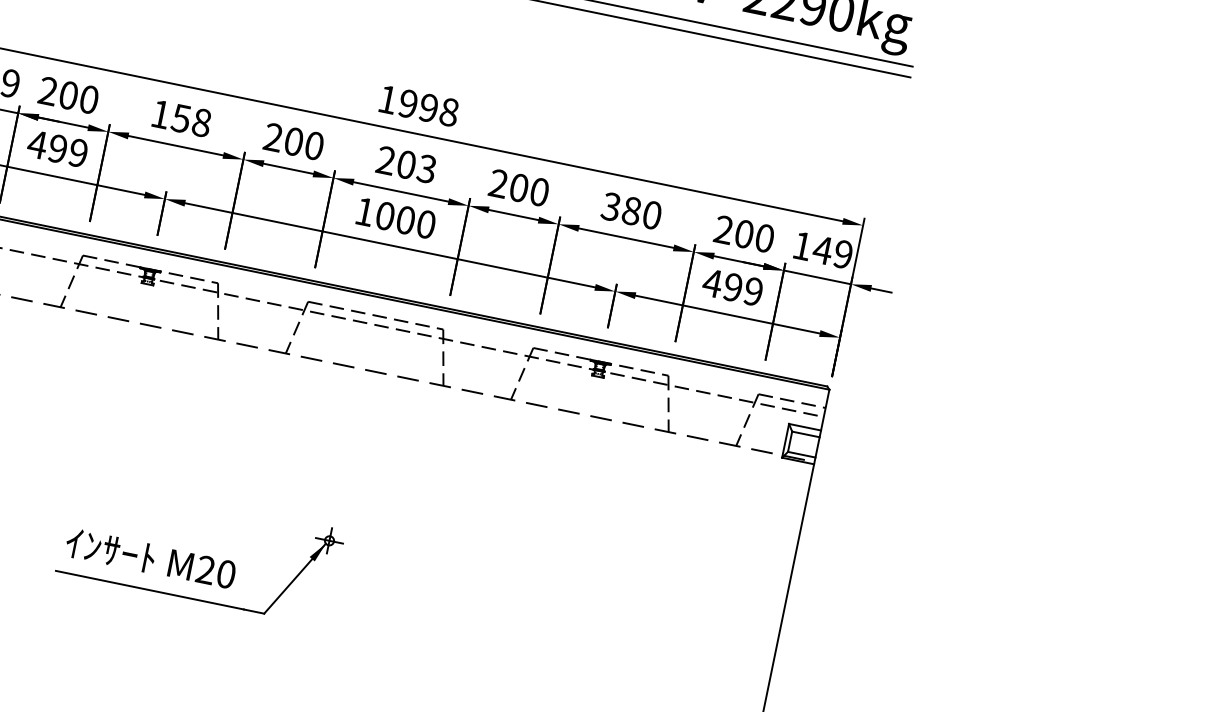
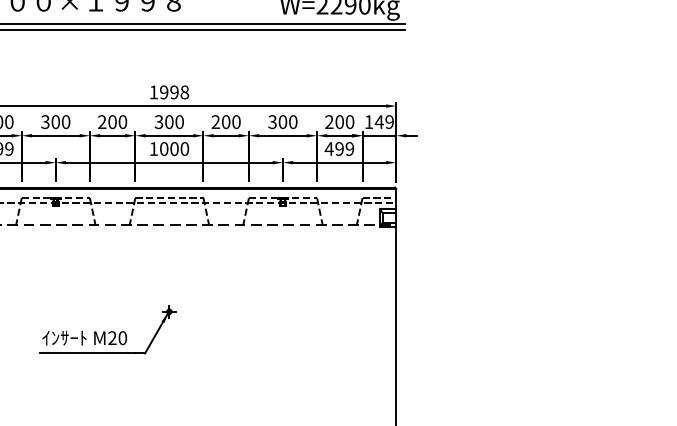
text: (180, 119) -> (55, 122), 158 -> 300
text: (404, 165) -> (168, 122), 203 -> 300
text: (631, 209) -> (282, 121), 380 -> 300

